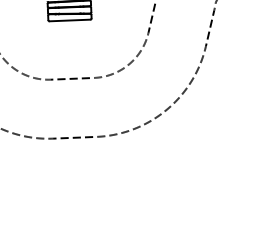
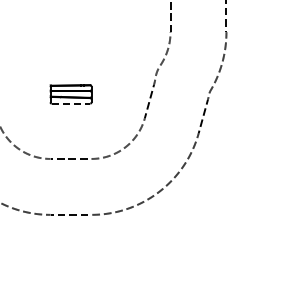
line: (70, 20) -> (71, 103), solid -> dashed

